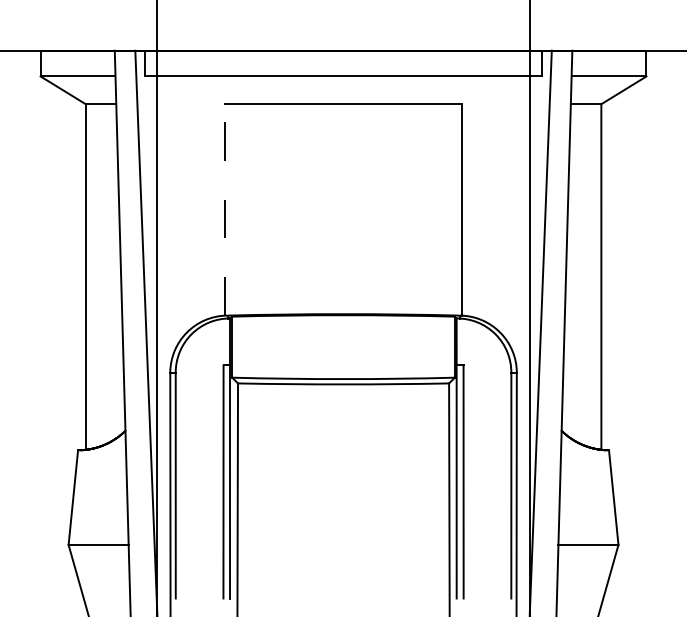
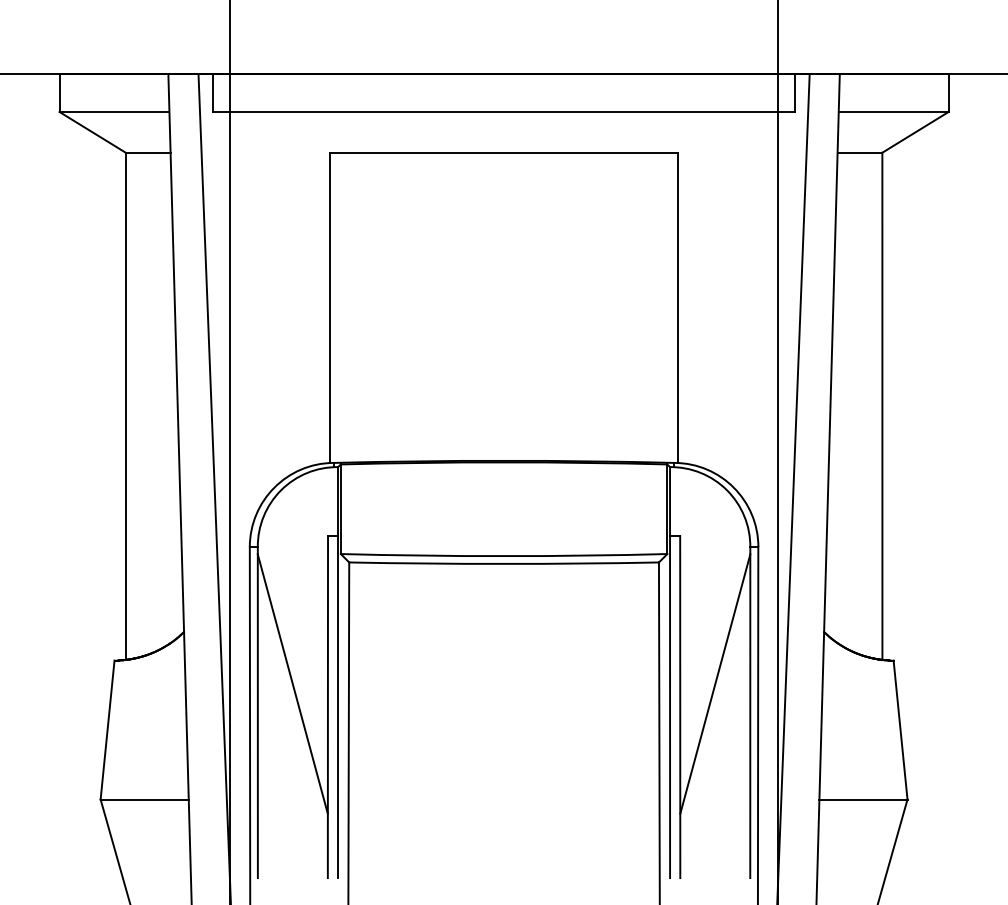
line: (224, 209) -> (329, 307), dashed -> solid
line: (199, 465) -> (292, 682), added
line: (487, 465) -> (715, 682), added

